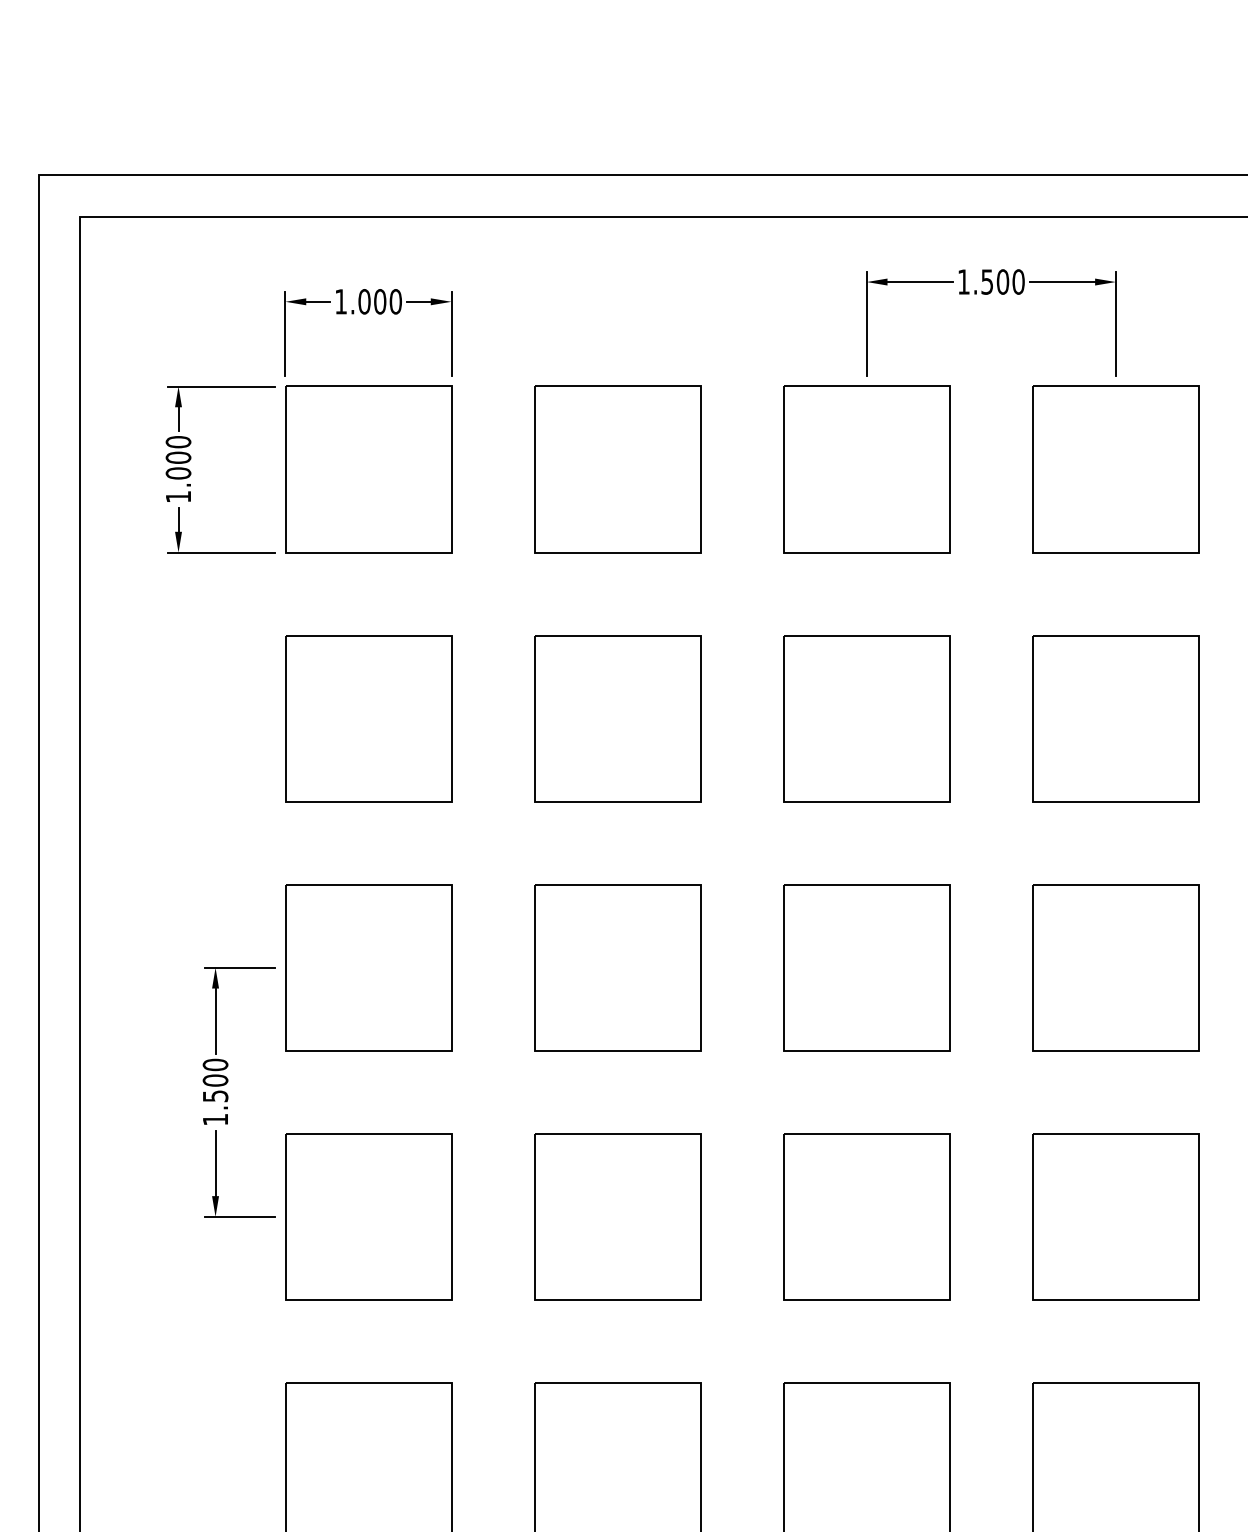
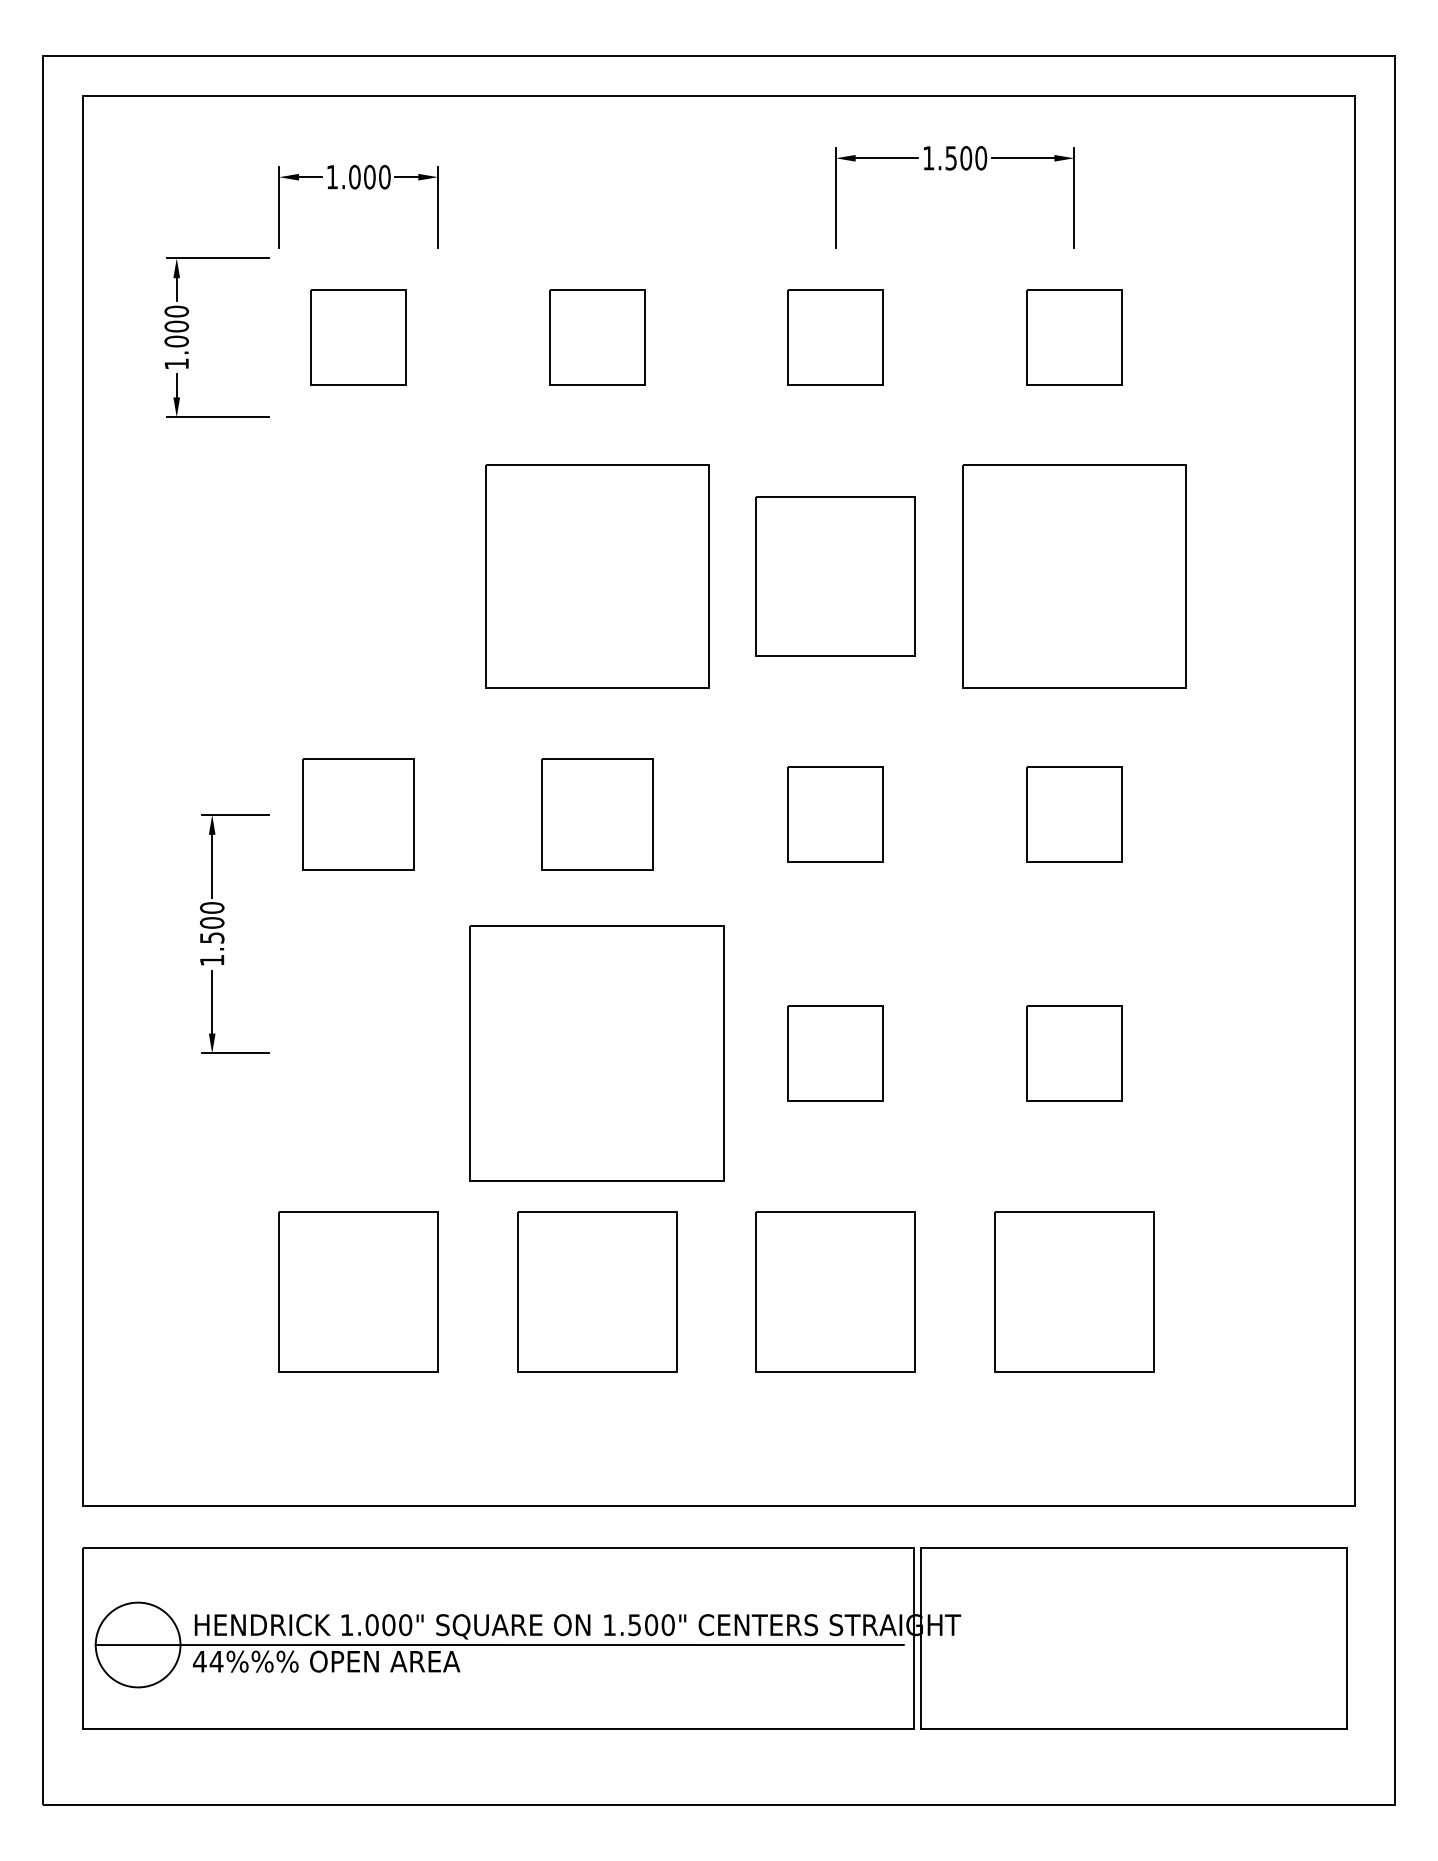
part: (368, 469) -> (358, 337), size x0.6
part: (617, 469) -> (597, 337), size x0.6
part: (866, 469) -> (835, 337), size x0.6
part: (1116, 469) -> (1074, 337), size x0.6
part: (368, 718) -> (358, 576), removed
part: (617, 718) -> (597, 576), size x1.4
part: (1116, 718) -> (1074, 576), size x1.4
part: (368, 967) -> (358, 814), size x0.7
part: (617, 967) -> (597, 814), size x0.7
part: (866, 967) -> (835, 814), size x0.6
part: (1116, 967) -> (1074, 814), size x0.6
part: (368, 1216) -> (358, 1053), removed
part: (617, 1216) -> (597, 1053), size x1.6
part: (866, 1216) -> (835, 1053), size x0.6
part: (1116, 1216) -> (1074, 1053), size x0.6

